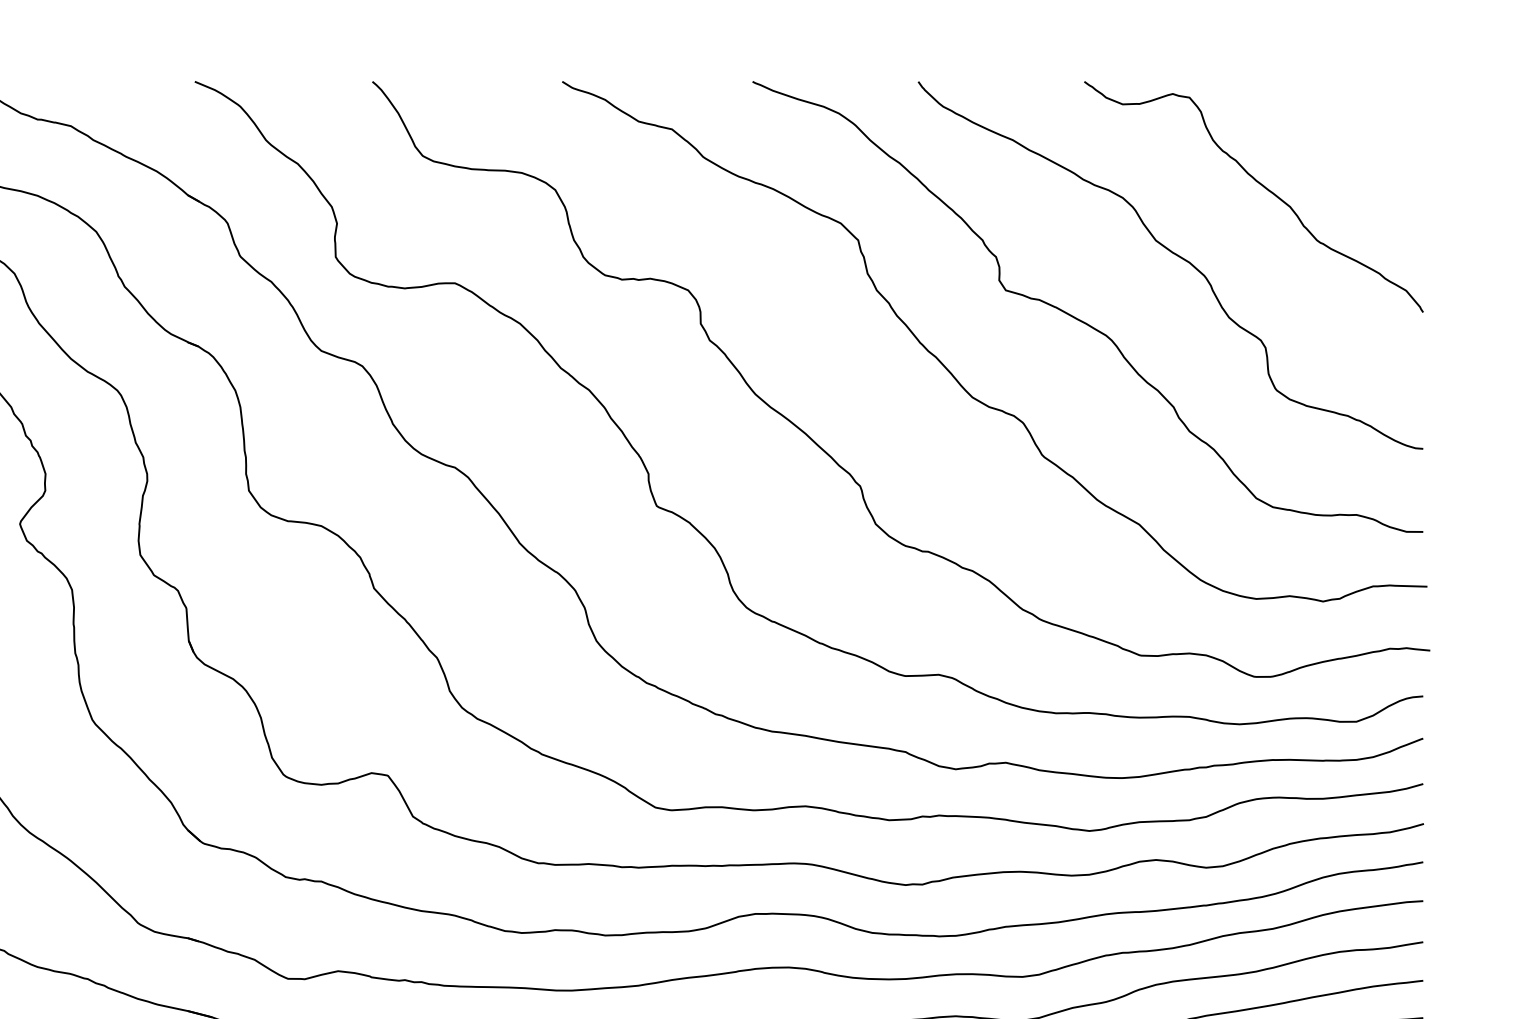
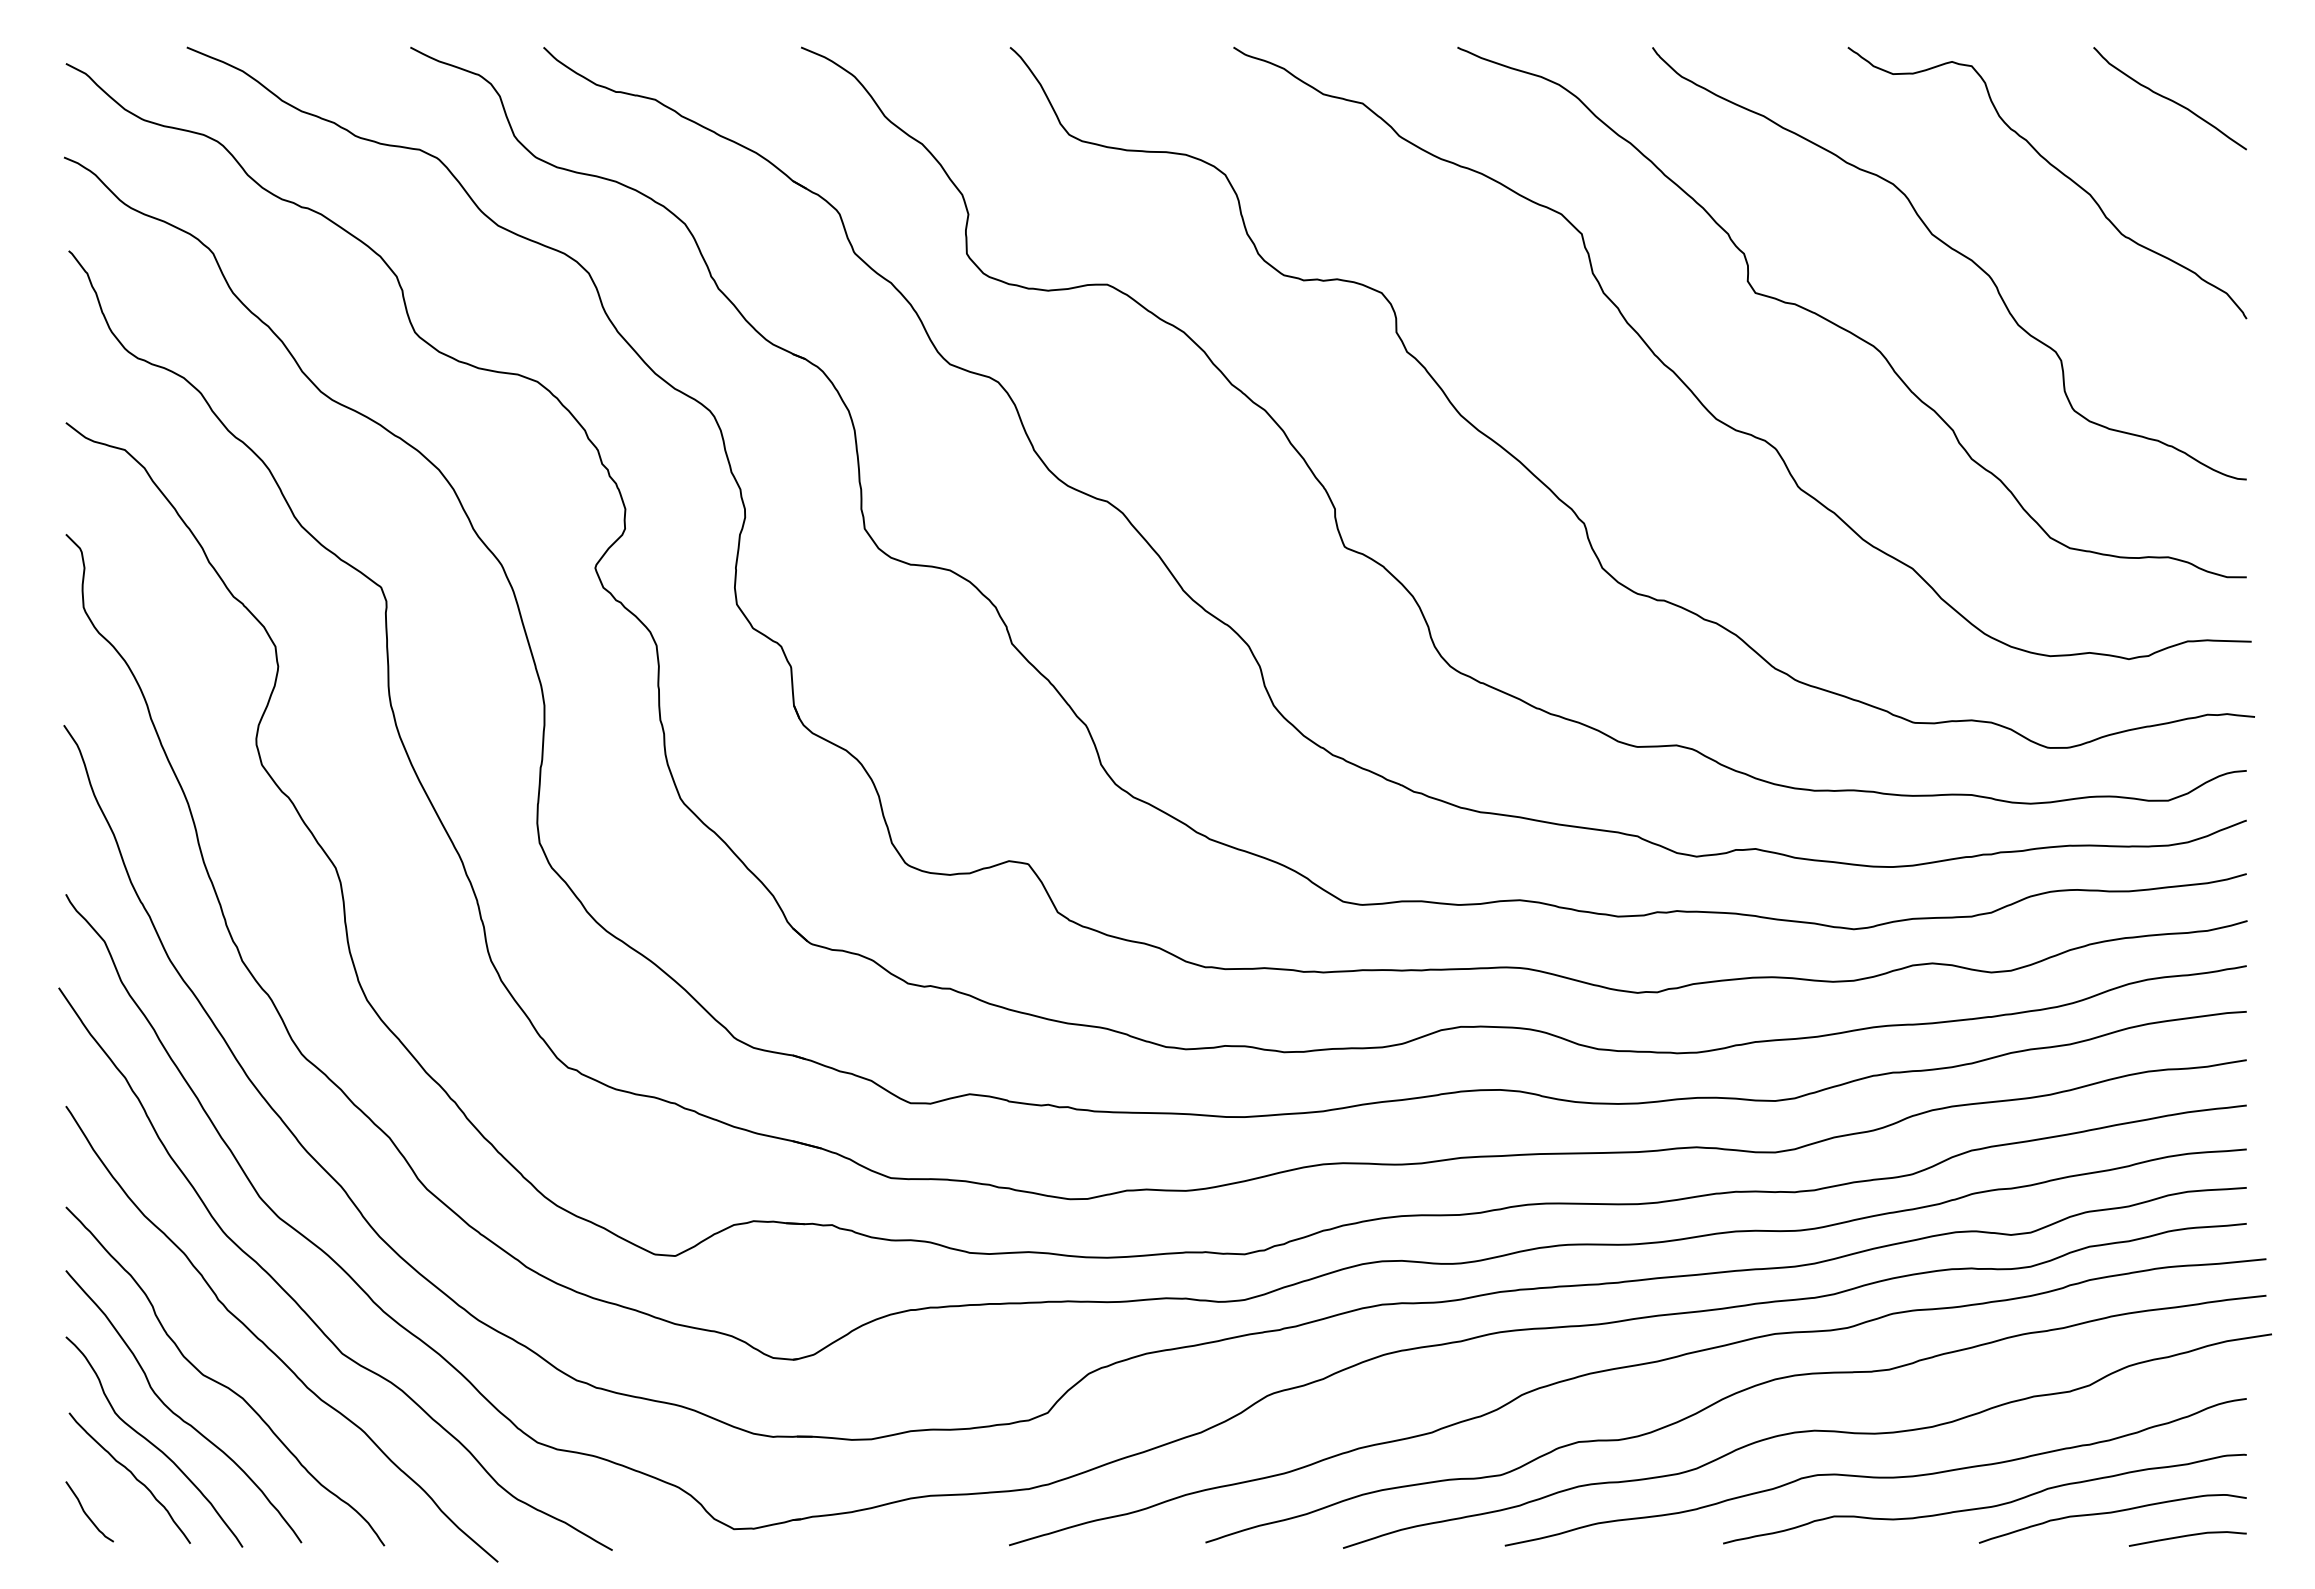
curve: (1357, 125) -> (2169, 98), added

